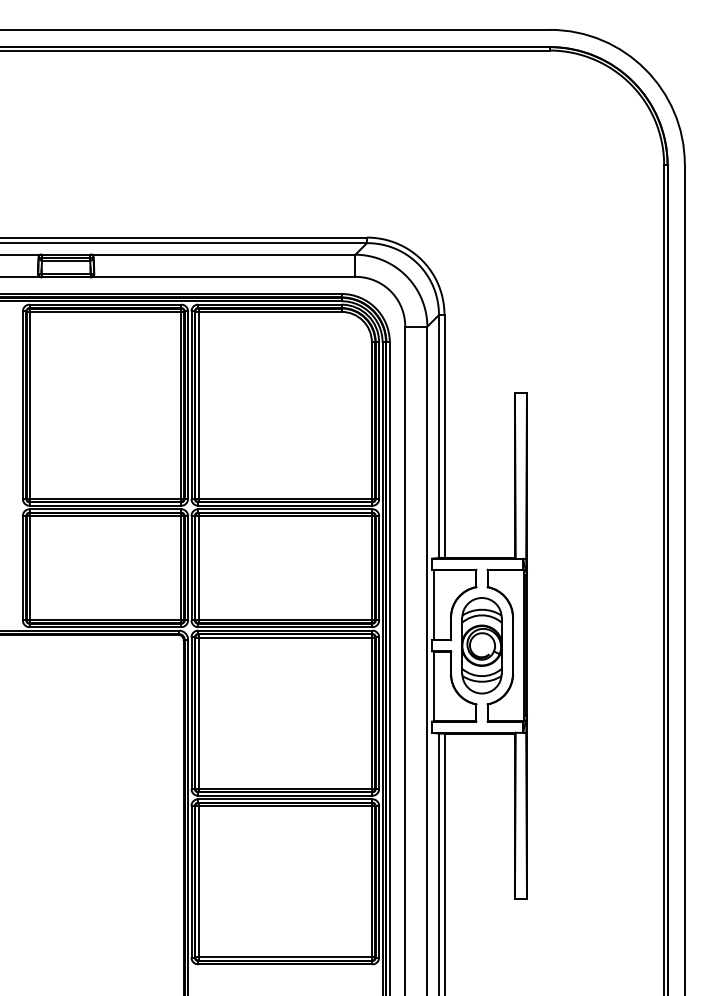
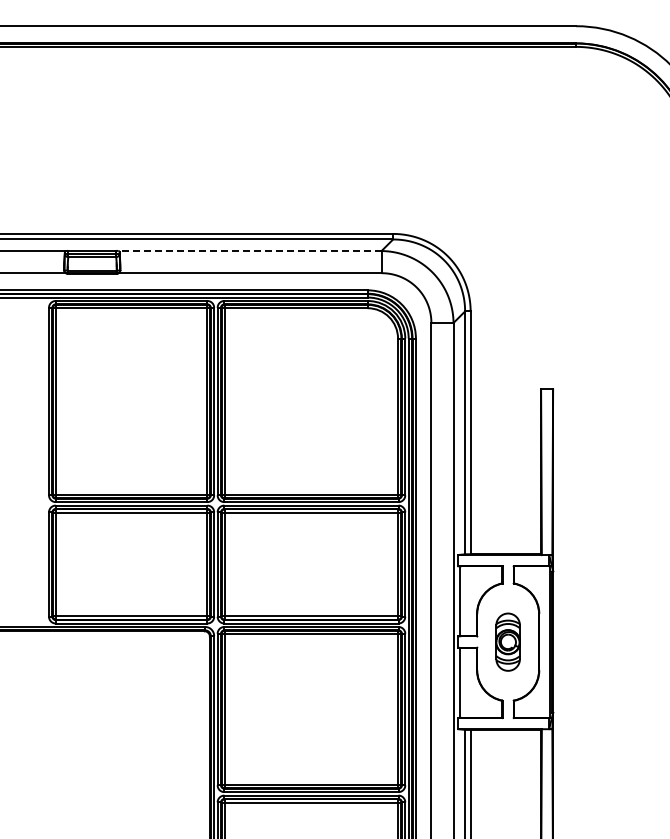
line: (223, 254) -> (249, 250), solid -> dashed
part: (481, 645) -> (507, 641), size x0.6

